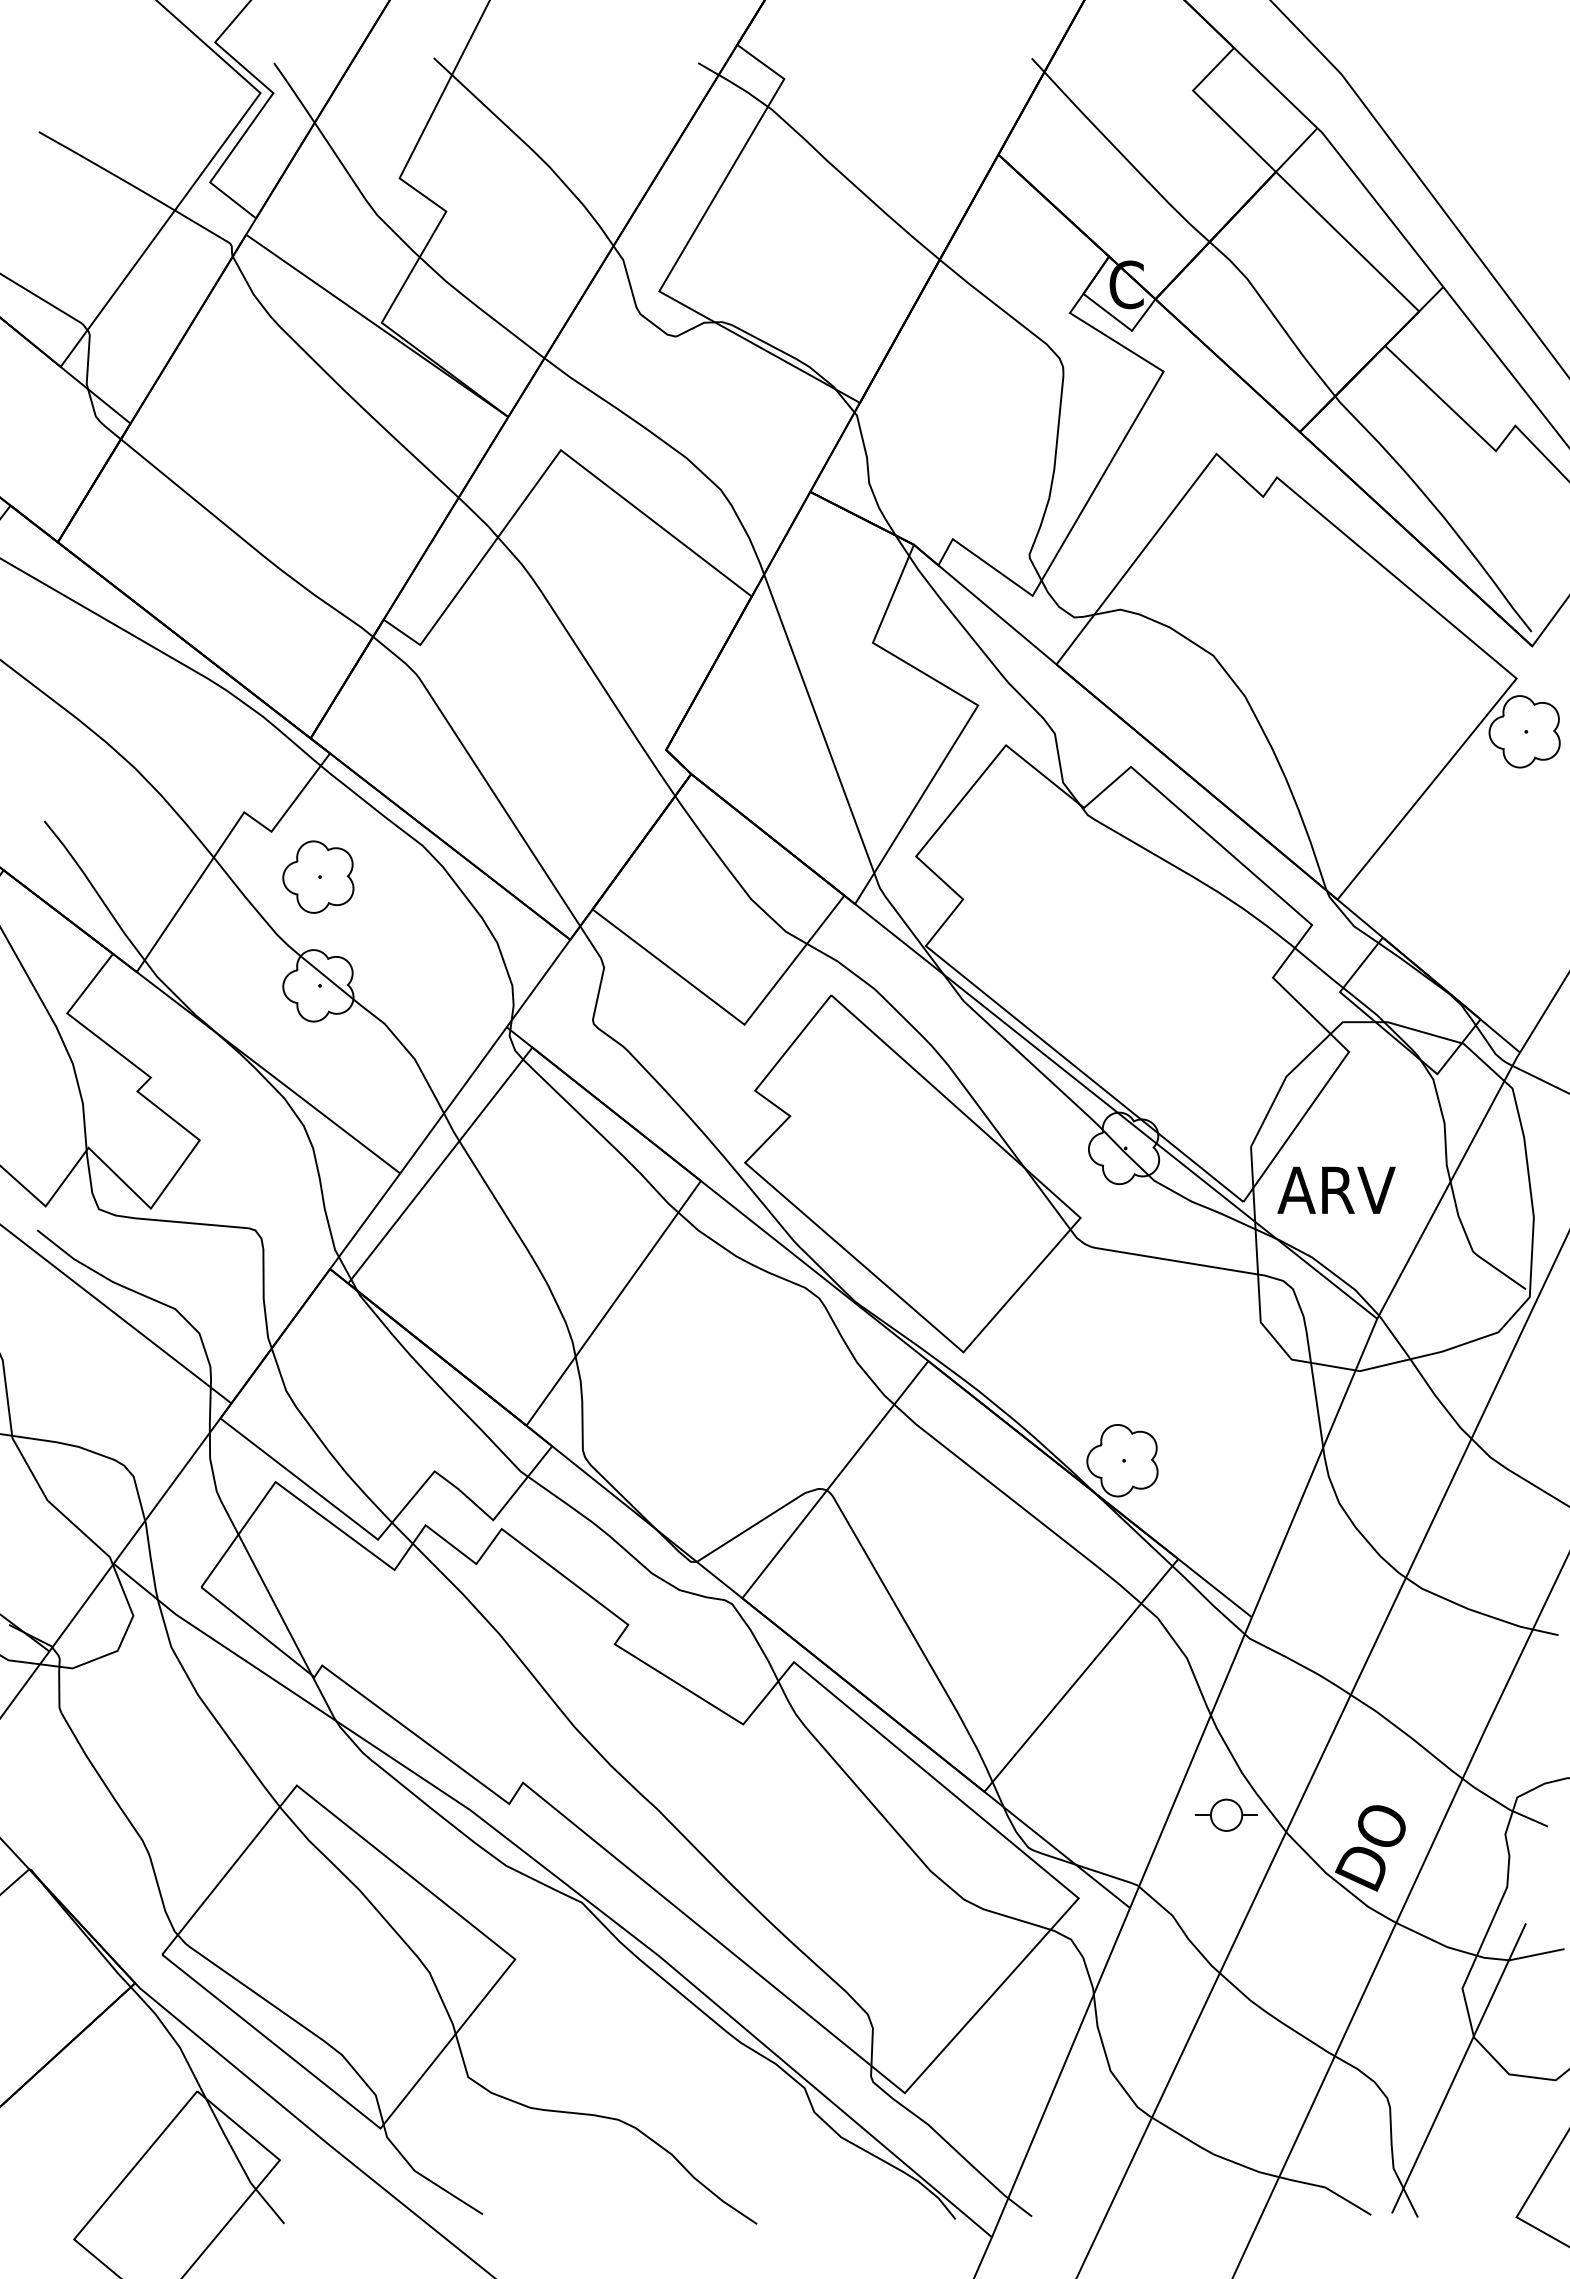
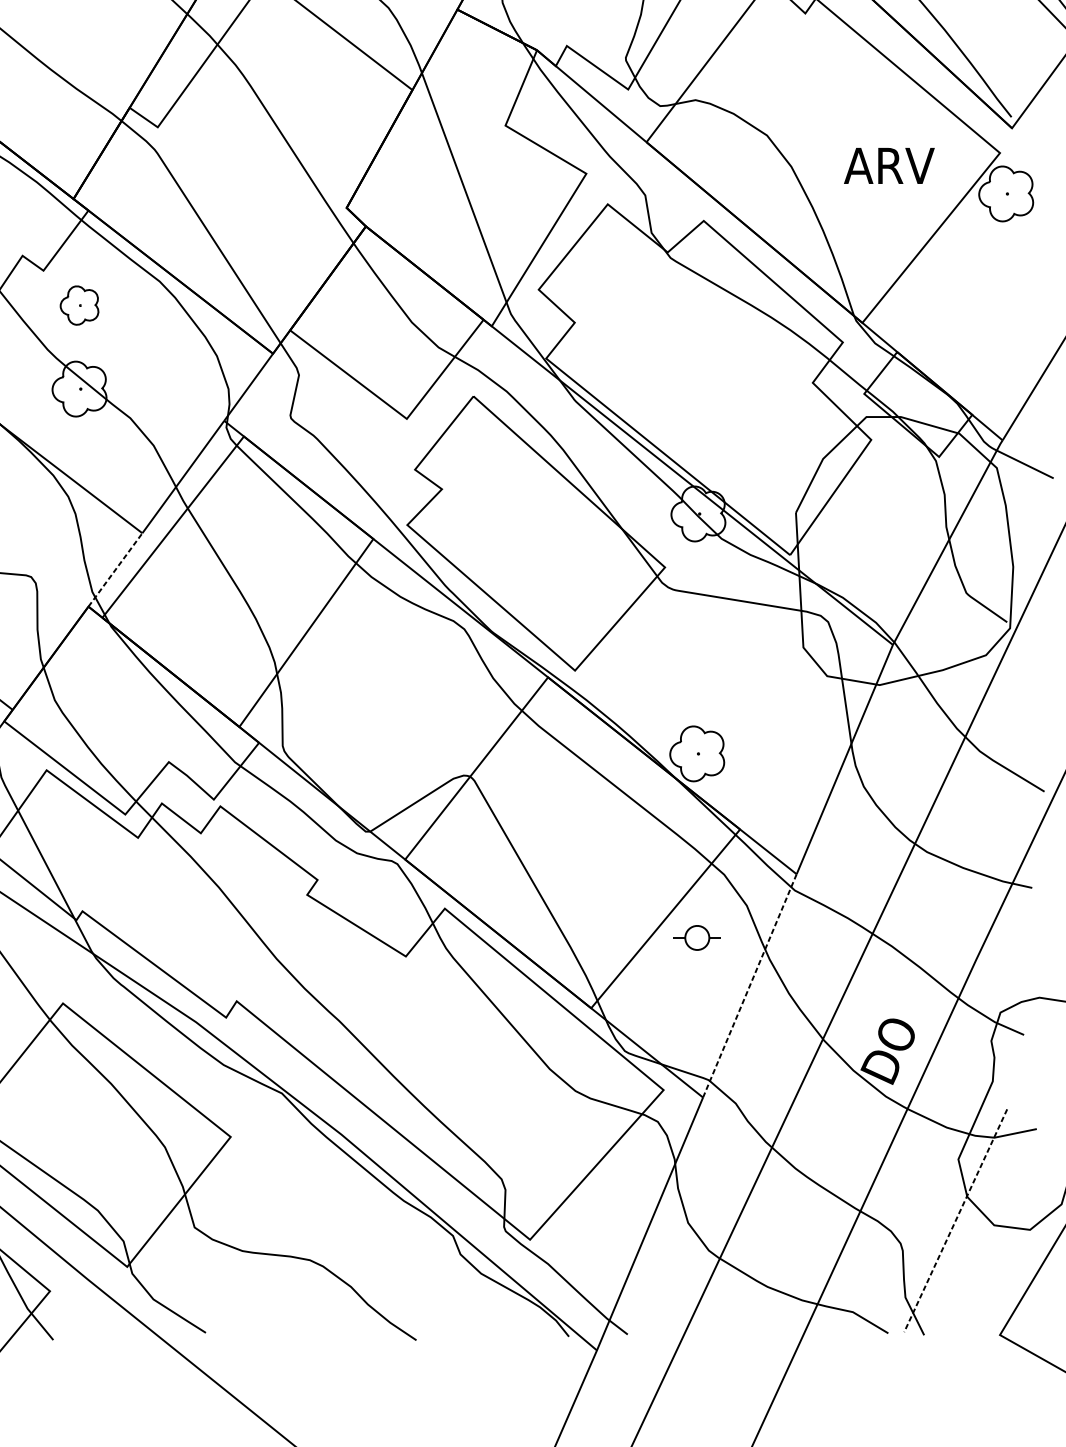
part: (318, 876) -> (79, 305), size x0.7
text: (1336, 1189) -> (889, 165), moved
line: (365, 1220) -> (115, 569), solid -> dashed
line: (1191, 1762) -> (750, 985), solid -> dashed
part: (1226, 1814) -> (697, 937), moved
line: (1459, 2068) -> (956, 1220), solid -> dashed

